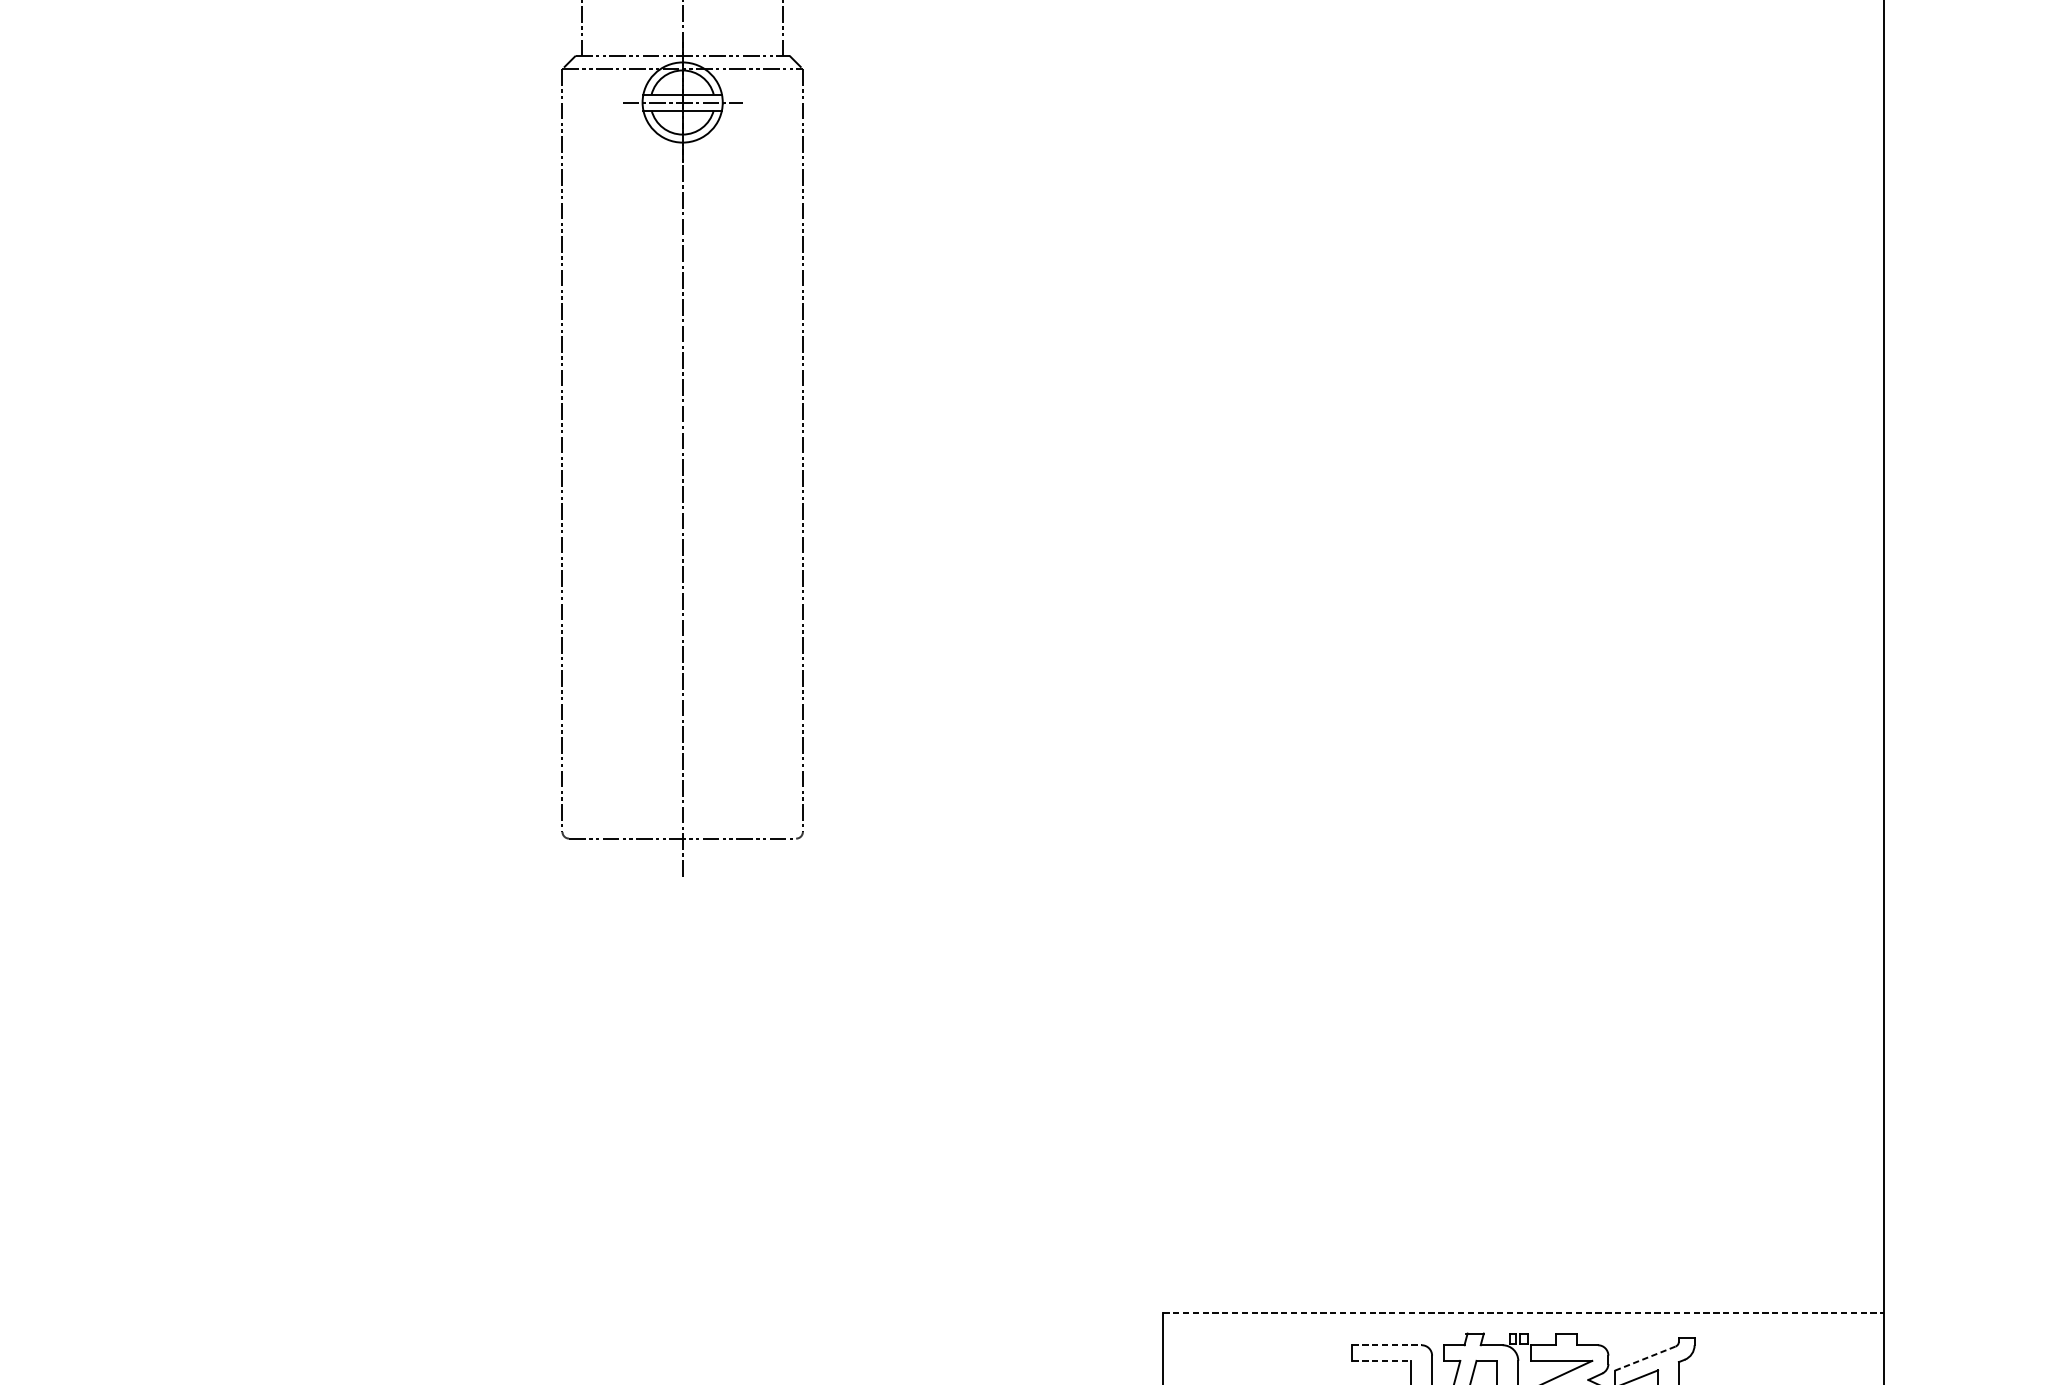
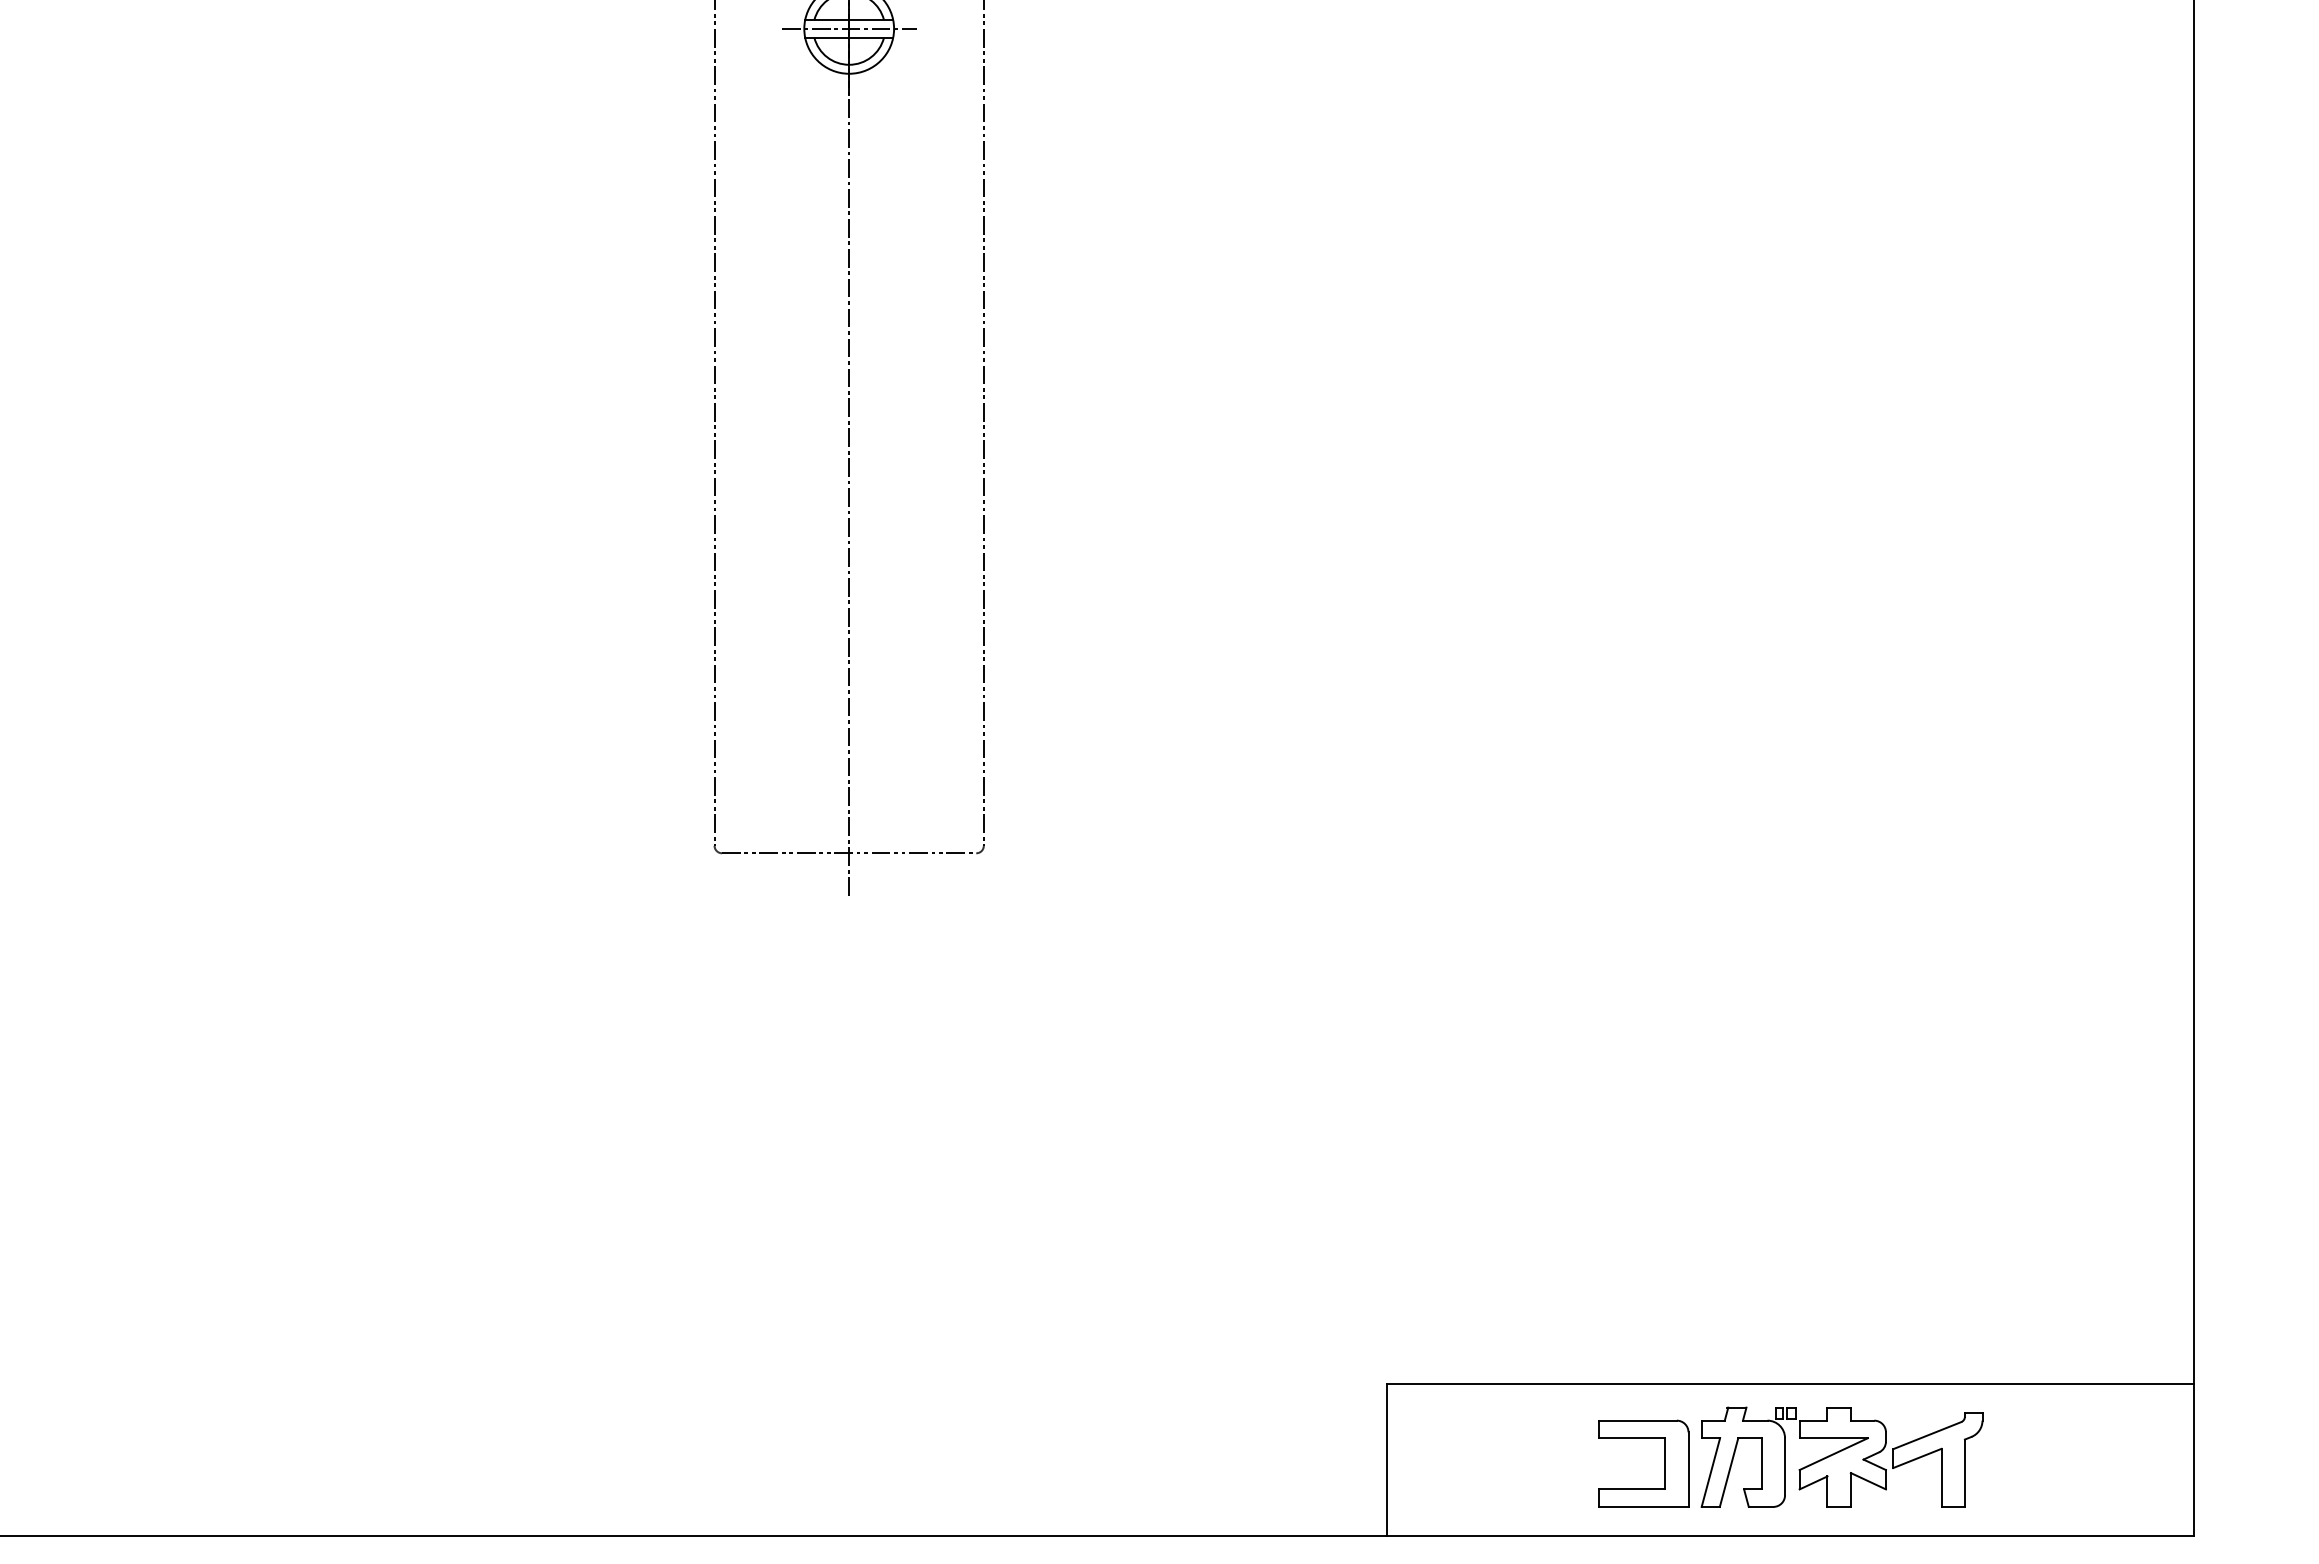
line: (1524, 1312) -> (1791, 1384), dashed -> solid
line: (1387, 1345) -> (1638, 1420), dashed -> solid
line: (1645, 1358) -> (1927, 1435), dashed -> solid
line: (1382, 1361) -> (1632, 1438), dashed -> solid

